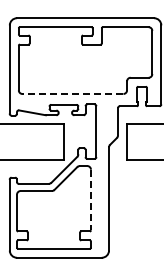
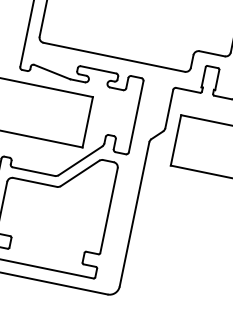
line: (72, 93) -> (113, 56), dashed -> solid
line: (90, 200) -> (108, 211), dashed -> solid

